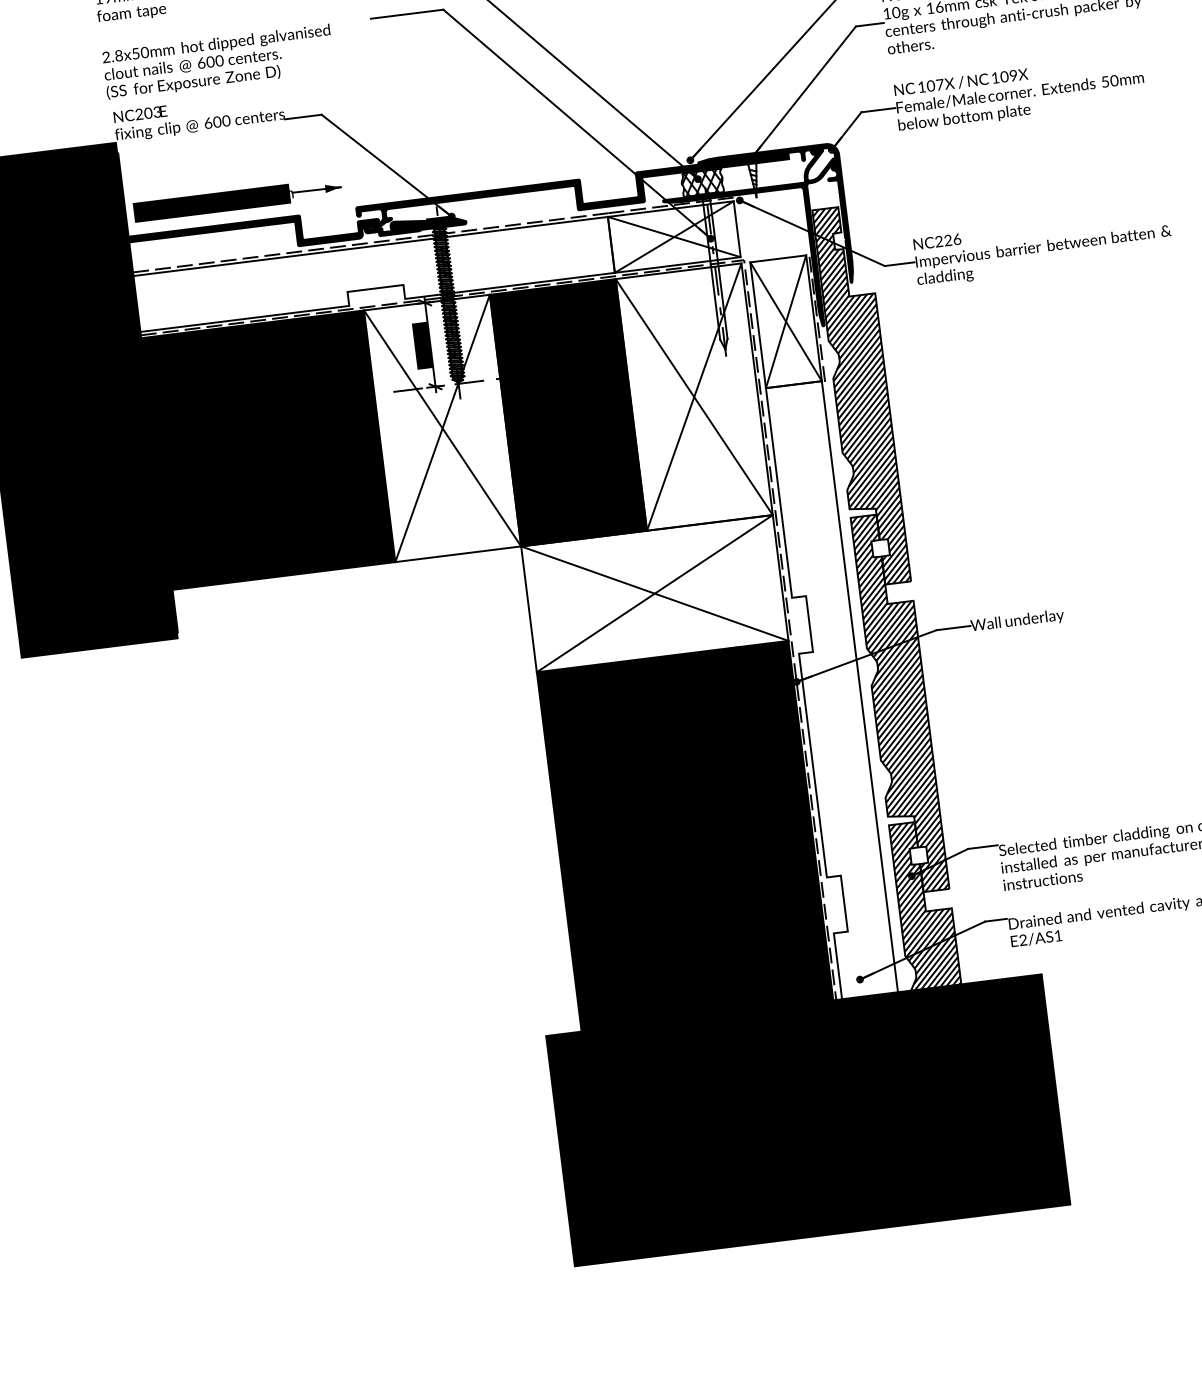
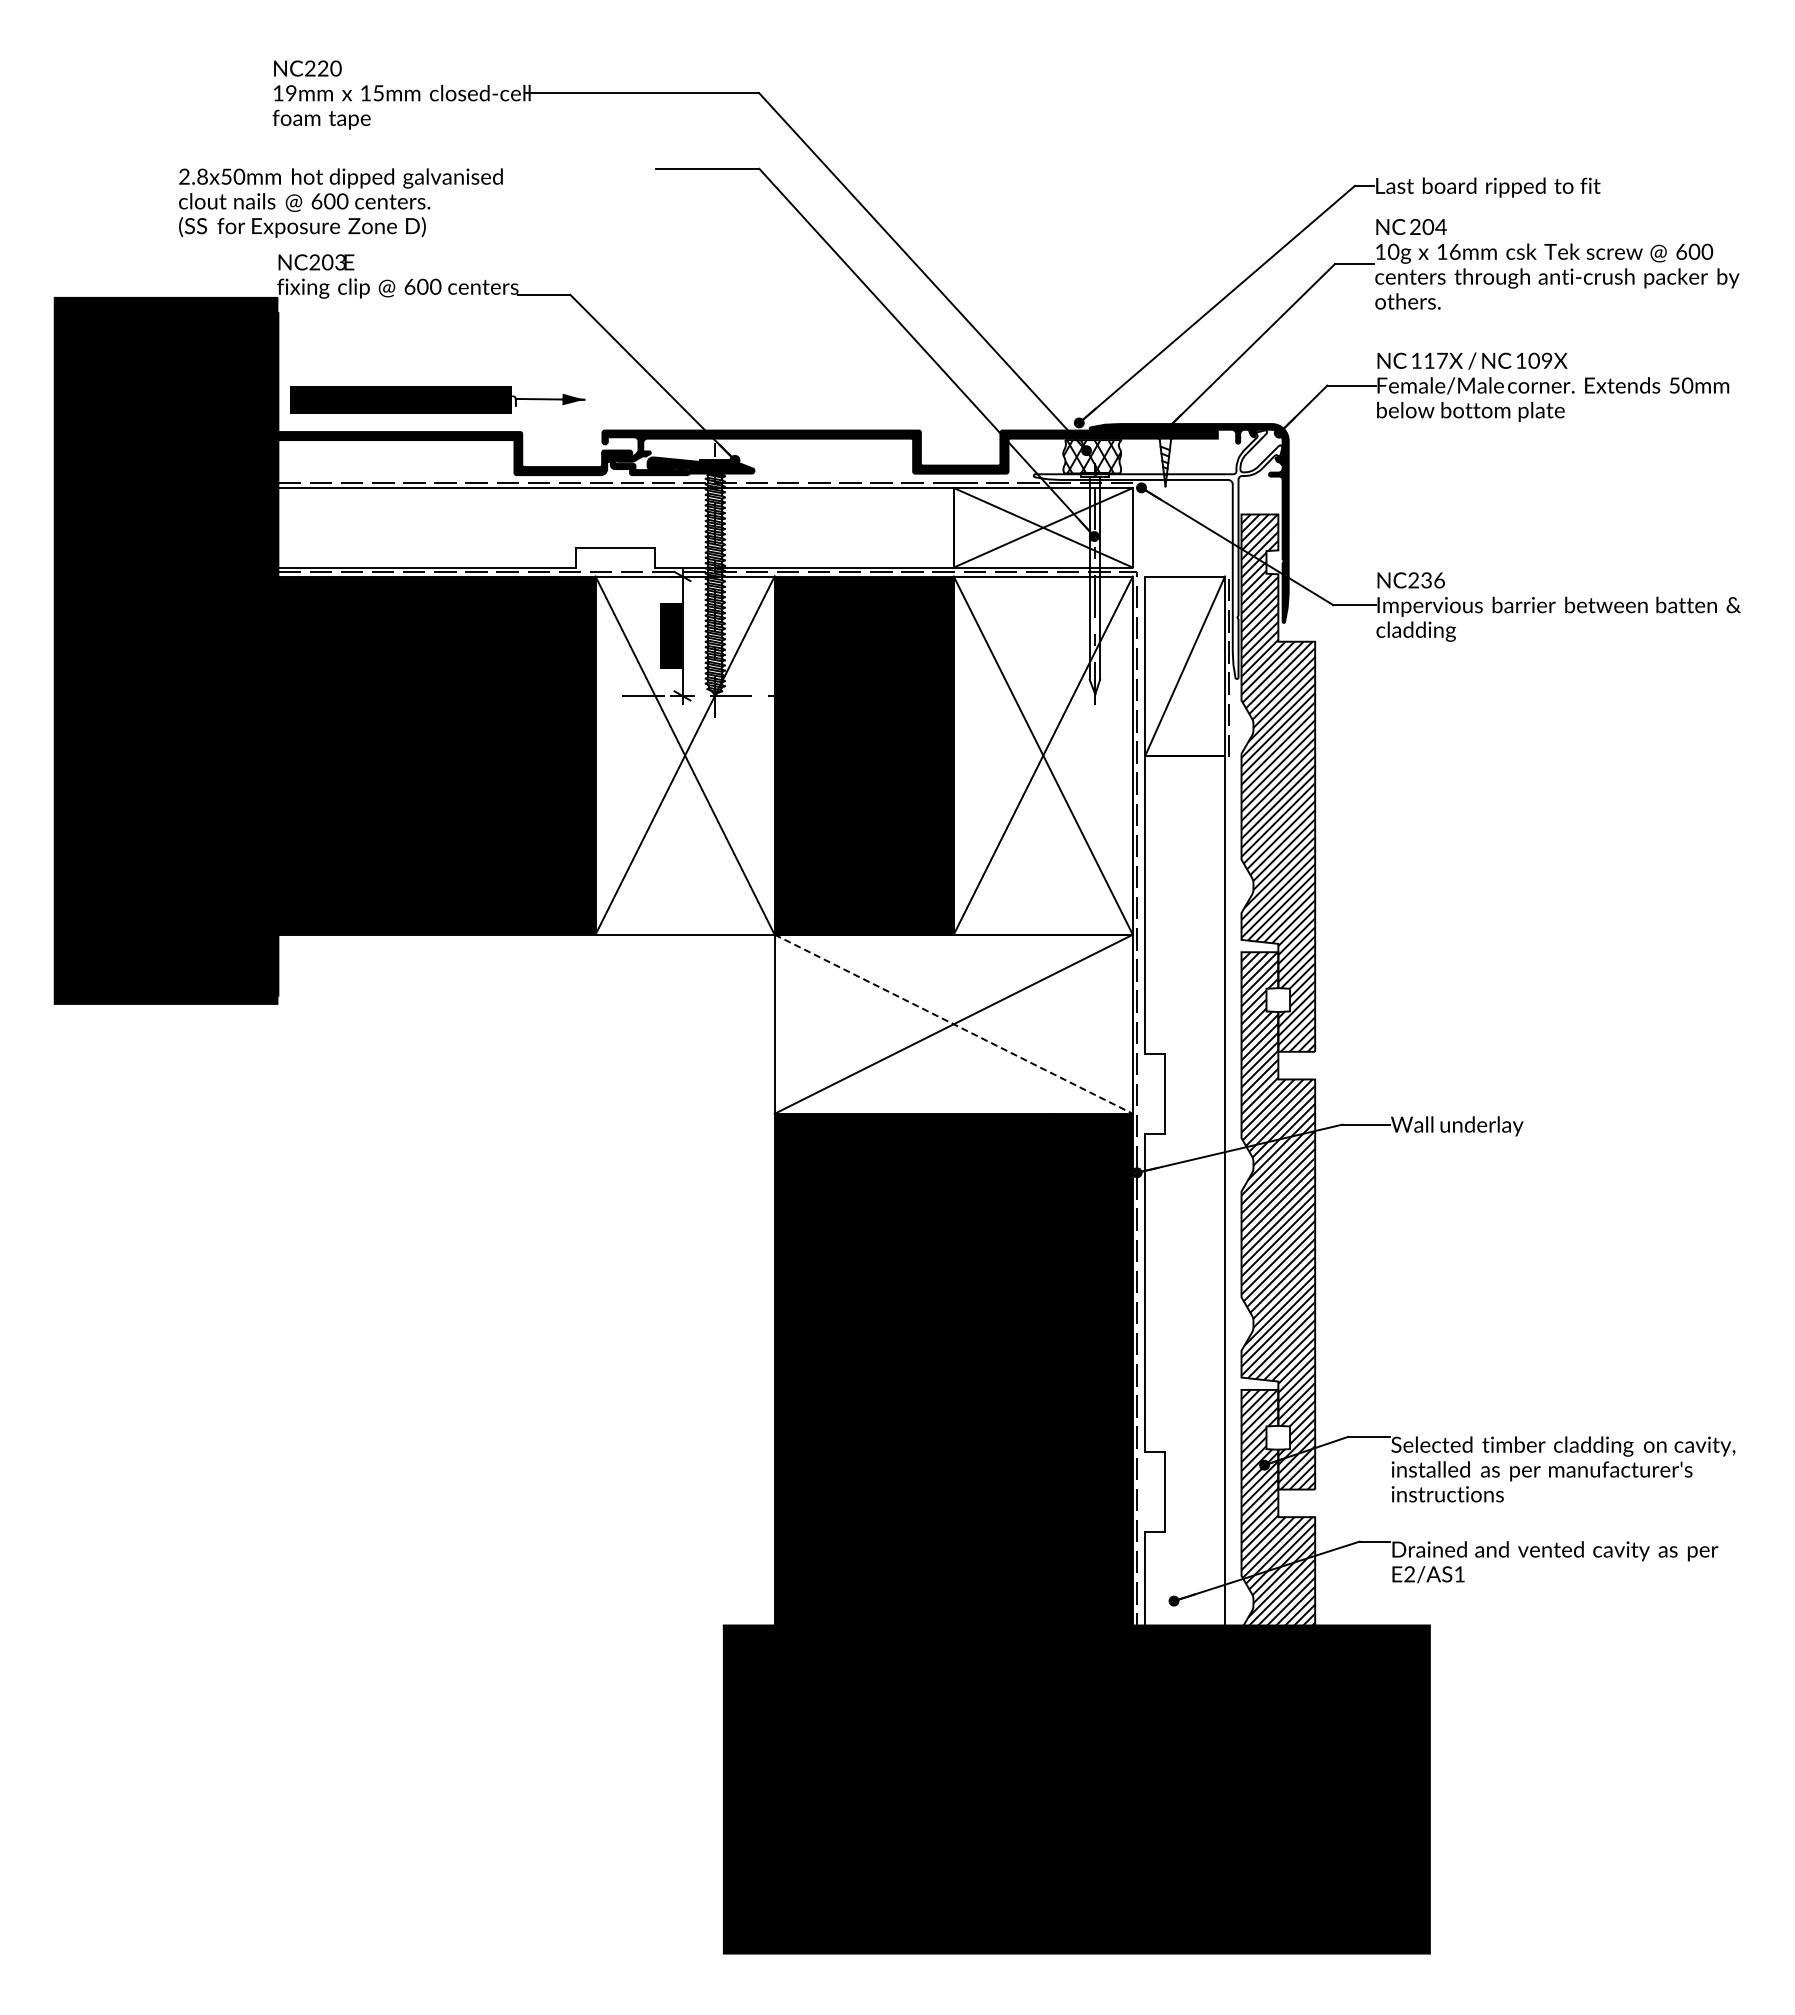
text: (218, 61) -> (340, 202), moved
text: (930, 85) -> (1429, 360), 107X -> 117X
text: (948, 241) -> (1426, 582), NC226 -> NC236
fill: (756, 245) -> (1157, 554), removed
line: (786, 321) -> (1185, 665), removed
line: (655, 593) -> (954, 1024), solid -> dashed

